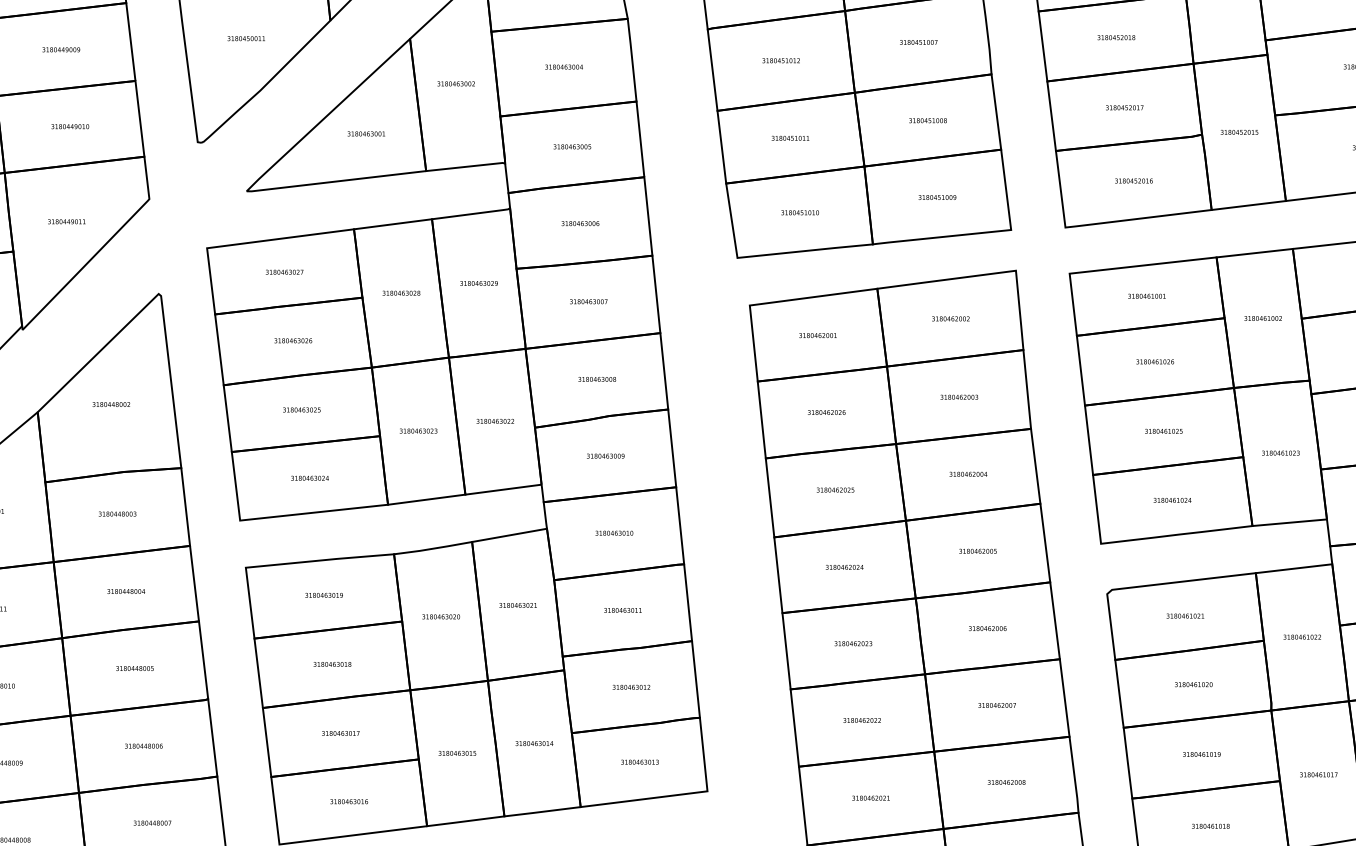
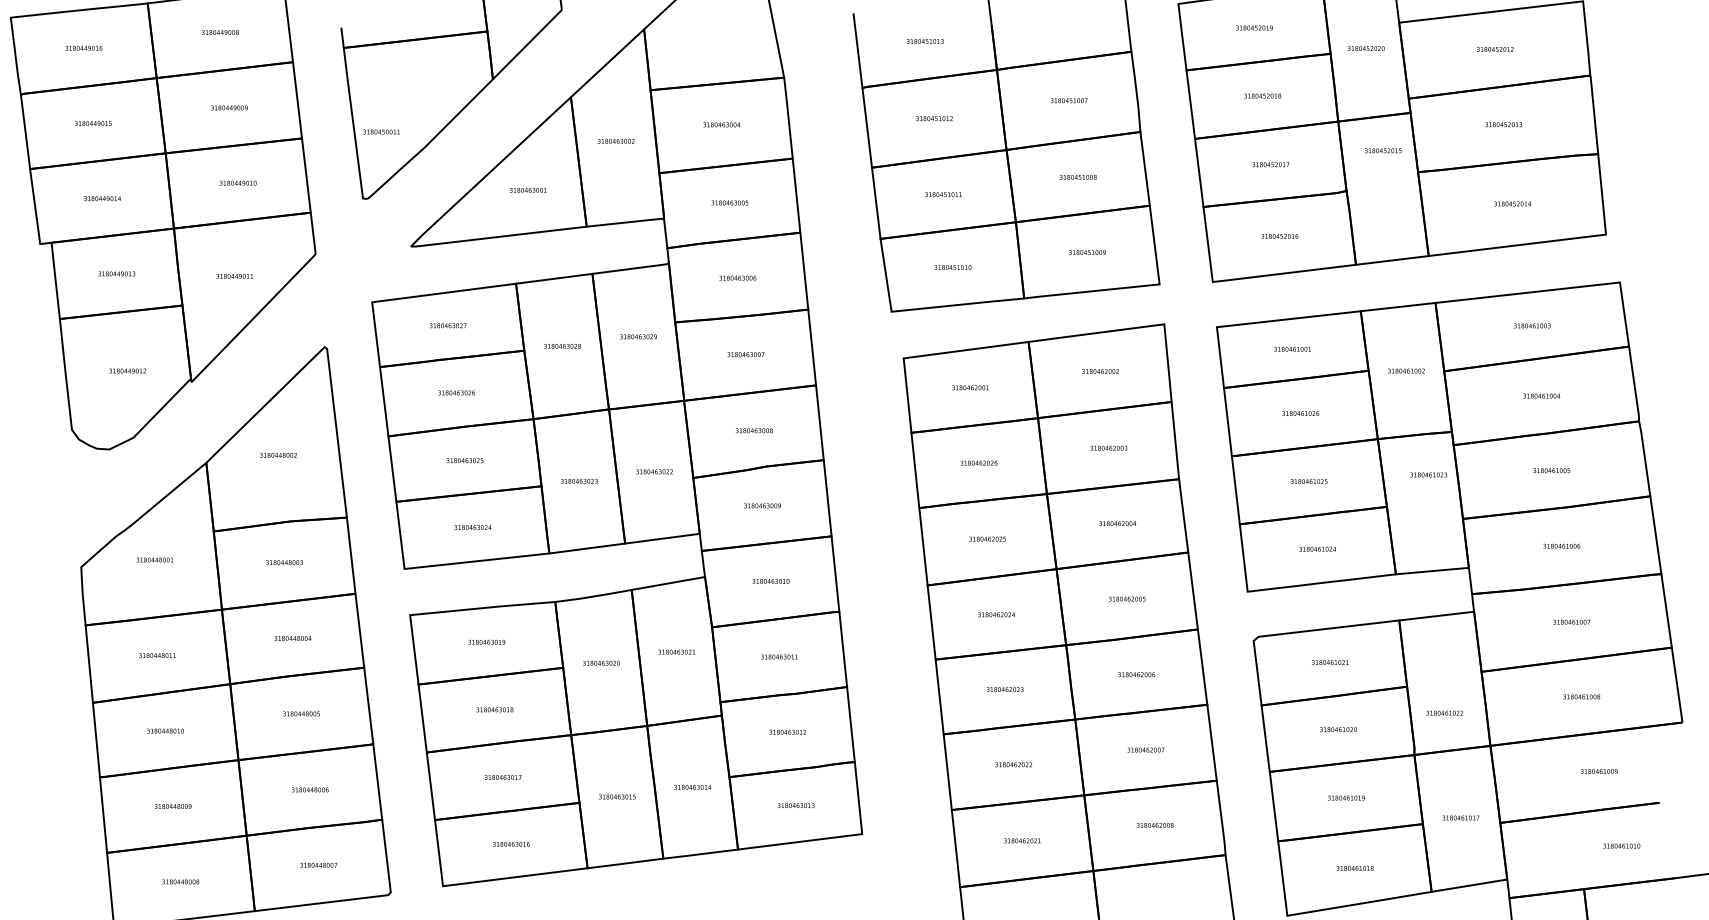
text: (246, 38) -> (381, 131), moved
text: (1239, 132) -> (1383, 150), moved
text: (1280, 452) -> (1428, 474), moved
text: (1302, 636) -> (1444, 712), moved

